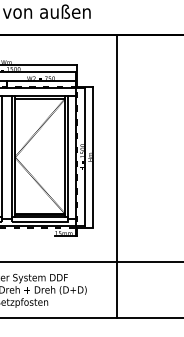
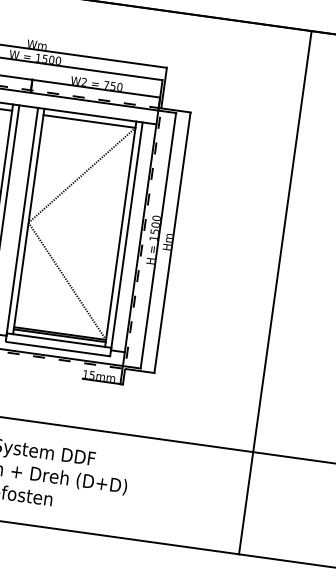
line: (117, 175) -> (276, 291), moved

